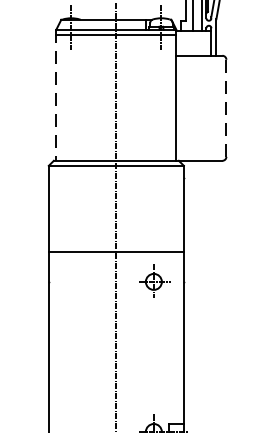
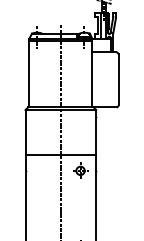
line: (56, 96) -> (29, 73), dashed -> solid
line: (226, 109) -> (118, 80), dashed -> solid

